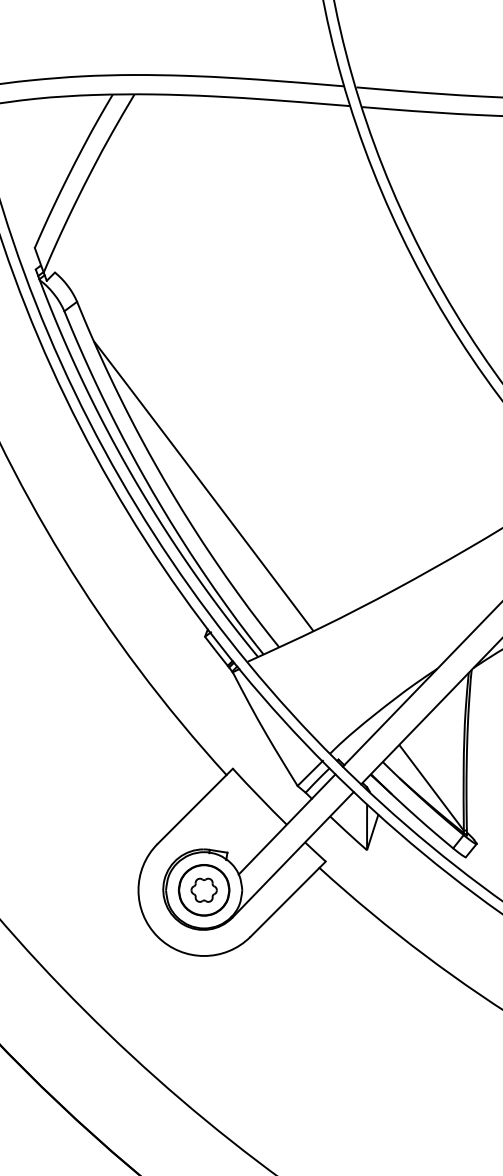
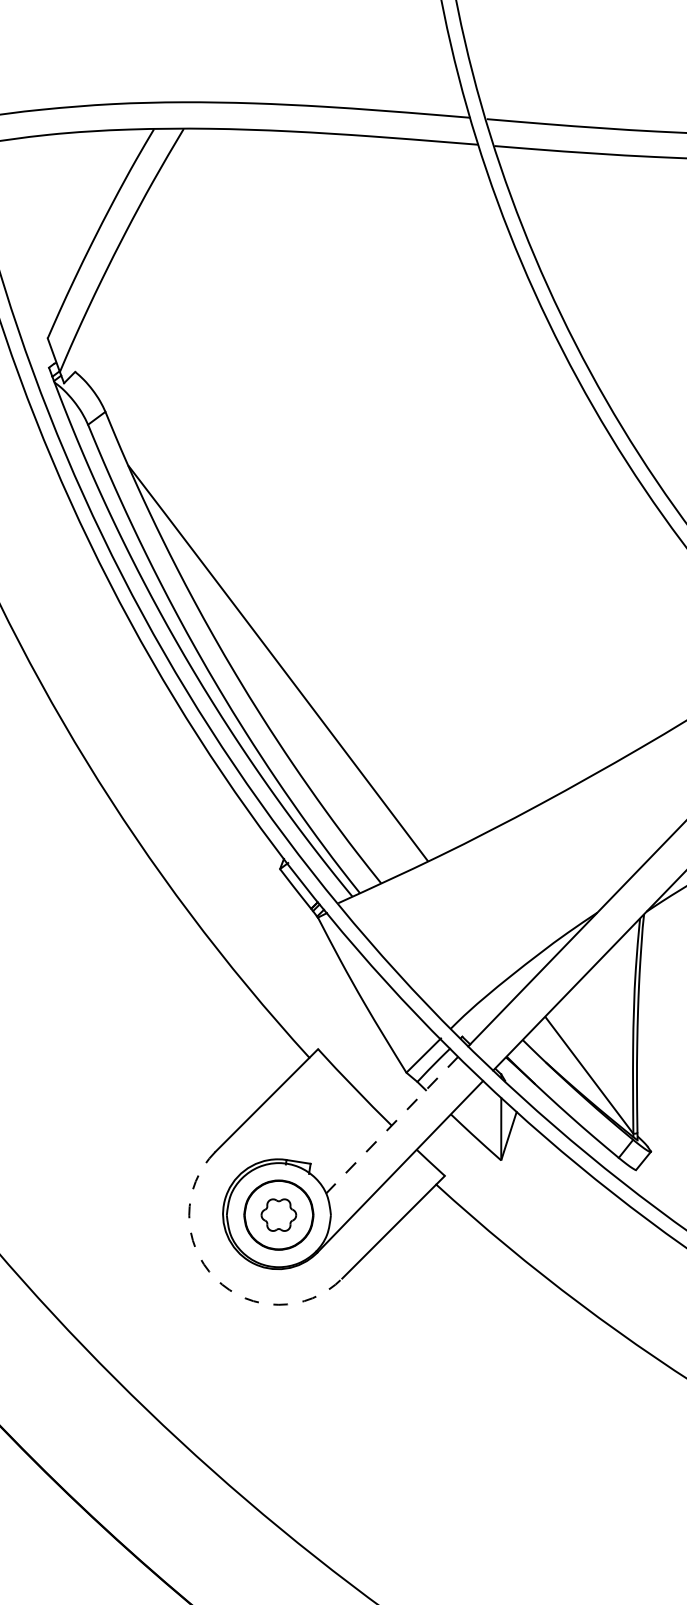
line: (287, 824) -> (392, 1125), solid -> dashed
arc: (157, 936) -> (215, 1278), solid -> dashed

